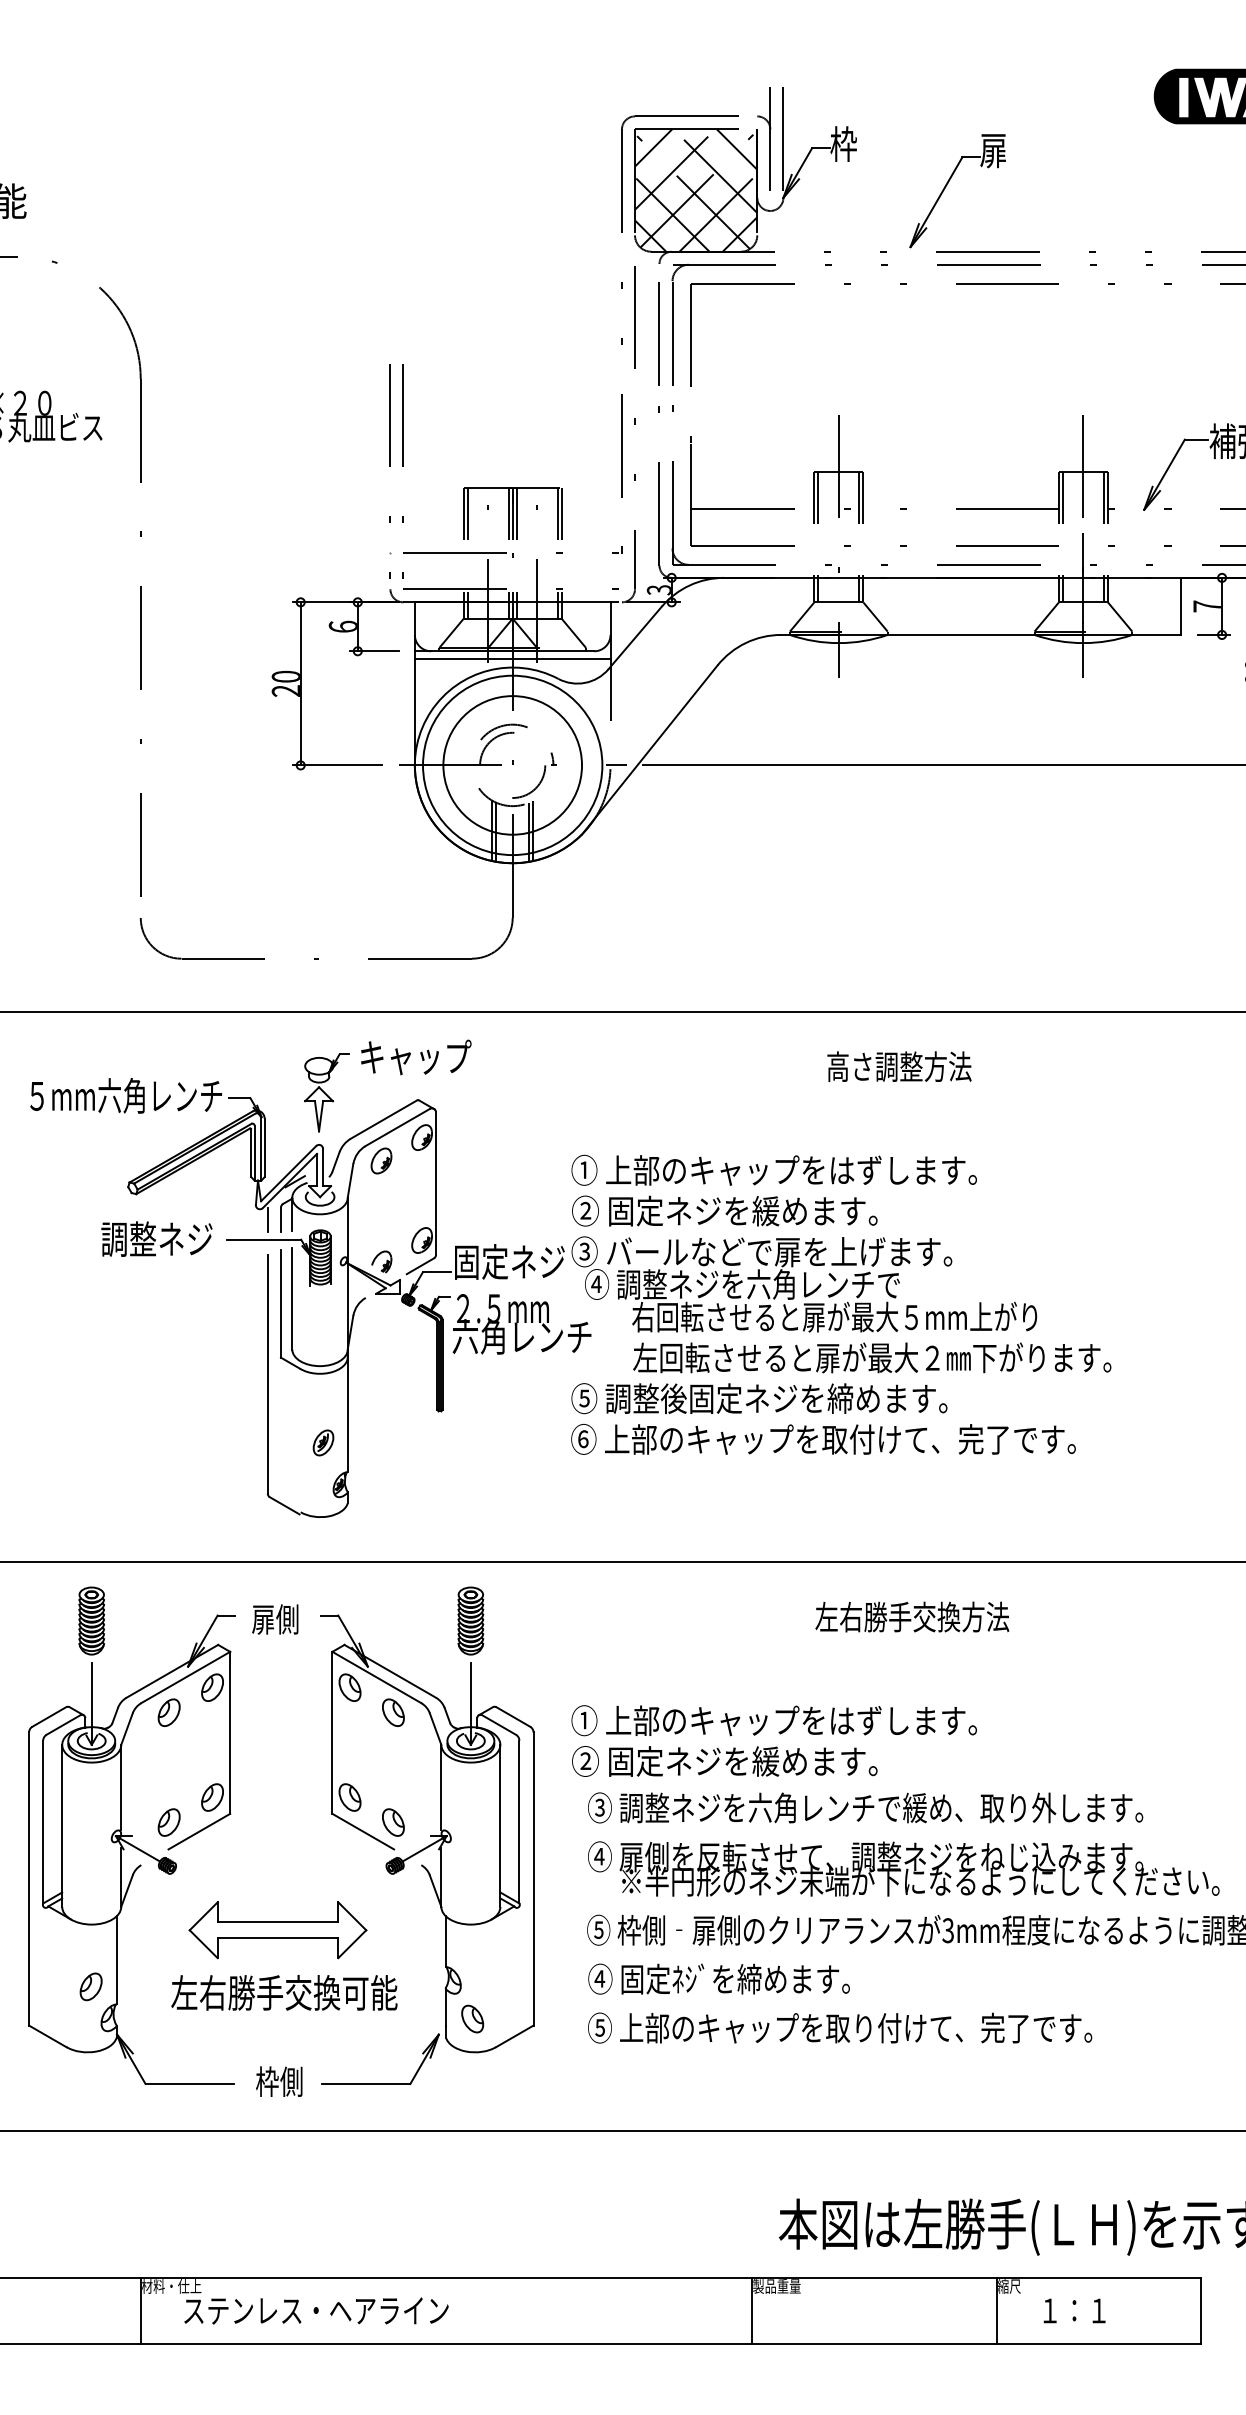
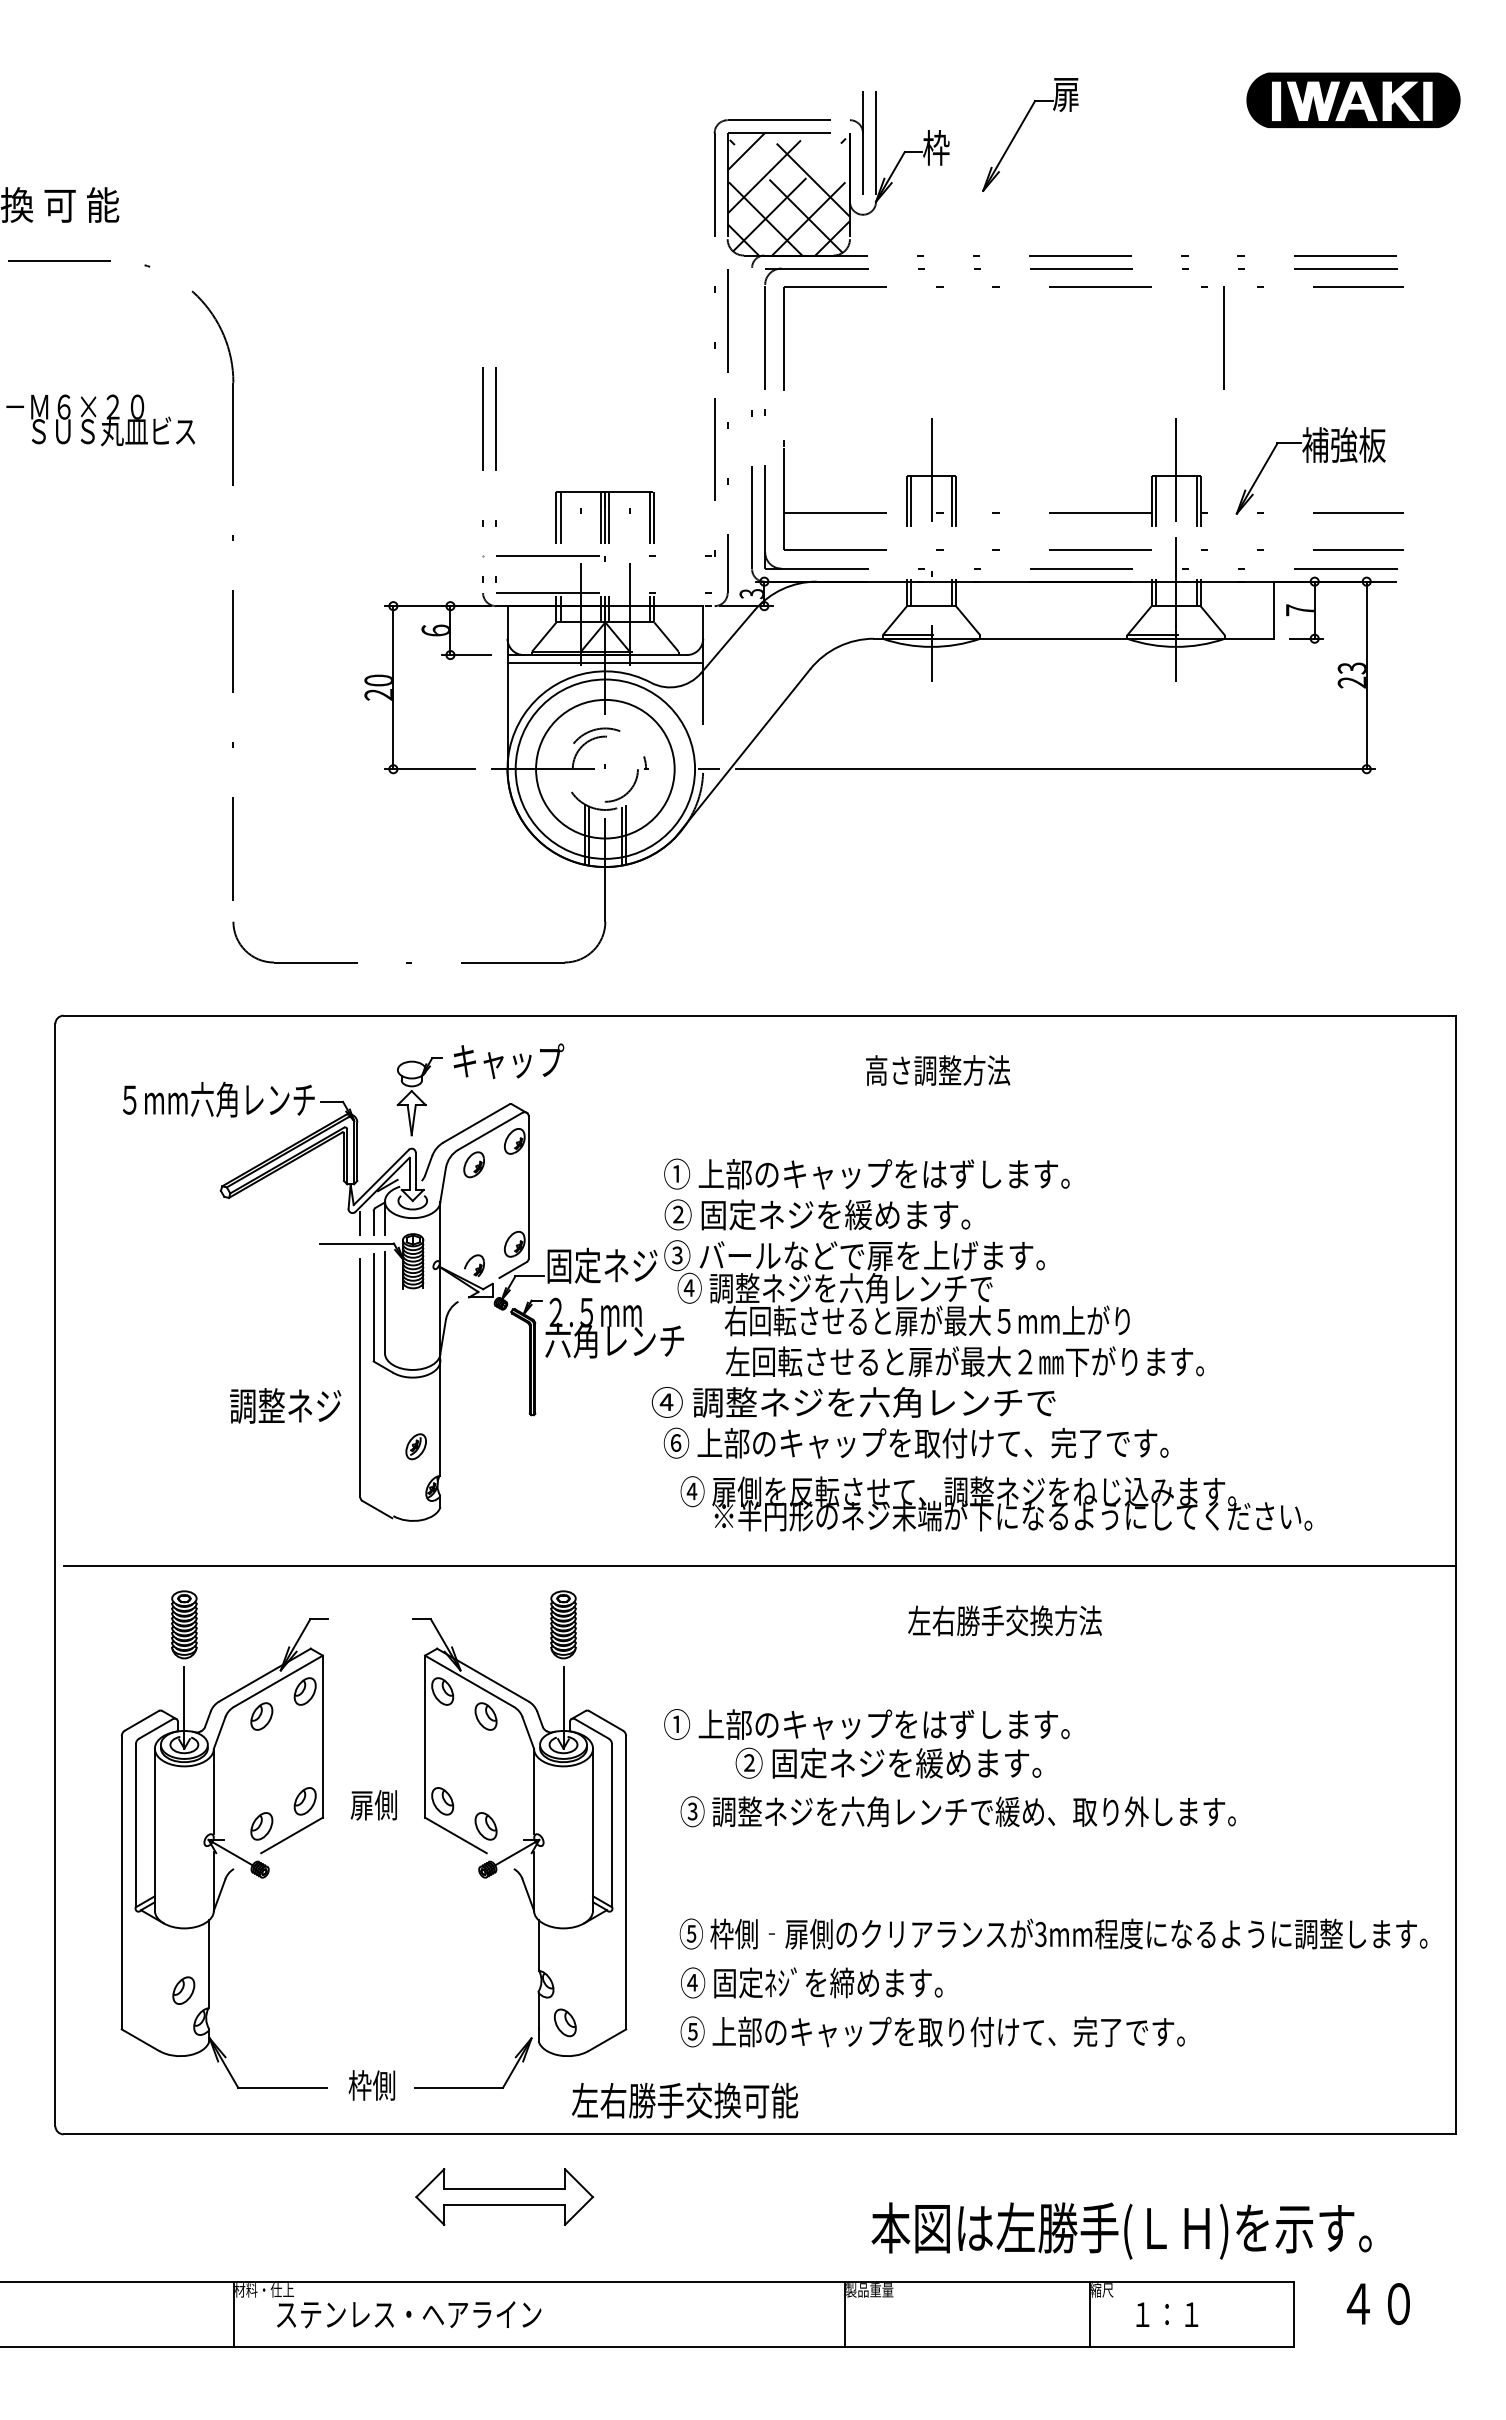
line: (736, 149) -> (829, 153), removed
part: (947, 184) -> (1020, 128), moved
line: (658, 333) -> (1223, 337), moved
text: (899, 1066) -> (938, 1070), moved
text: (156, 1238) -> (285, 1405), moved
text: (760, 1398) -> (853, 1402), ⑤ 調整後固定ネジを締めます。 -> ④ 調整ネジを六角レンチで
text: (274, 1619) -> (373, 1805), moved
text: (724, 1760) -> (888, 1762), moved
text: (903, 1868) -> (996, 1503), moved
part: (277, 1929) -> (504, 2196), moved
text: (284, 1992) -> (685, 2100), moved

